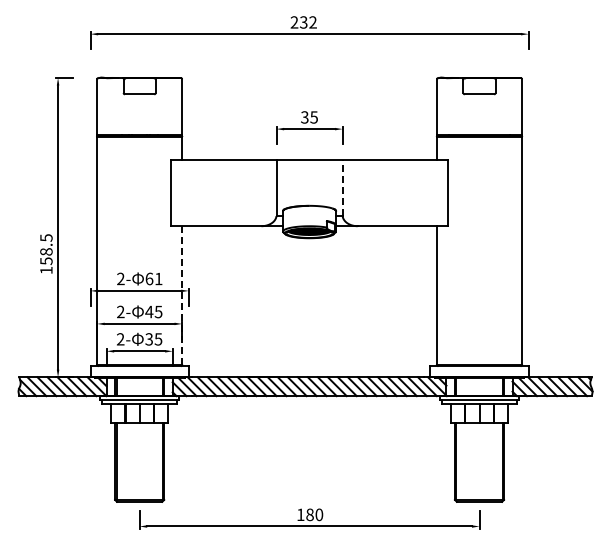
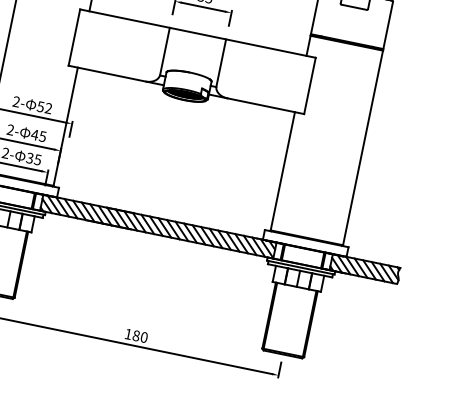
line: (342, 188) -> (221, 63), dashed -> solid
text: (153, 278) -> (44, 107), 61 -> 52
line: (182, 296) -> (65, 127), dashed -> solid

